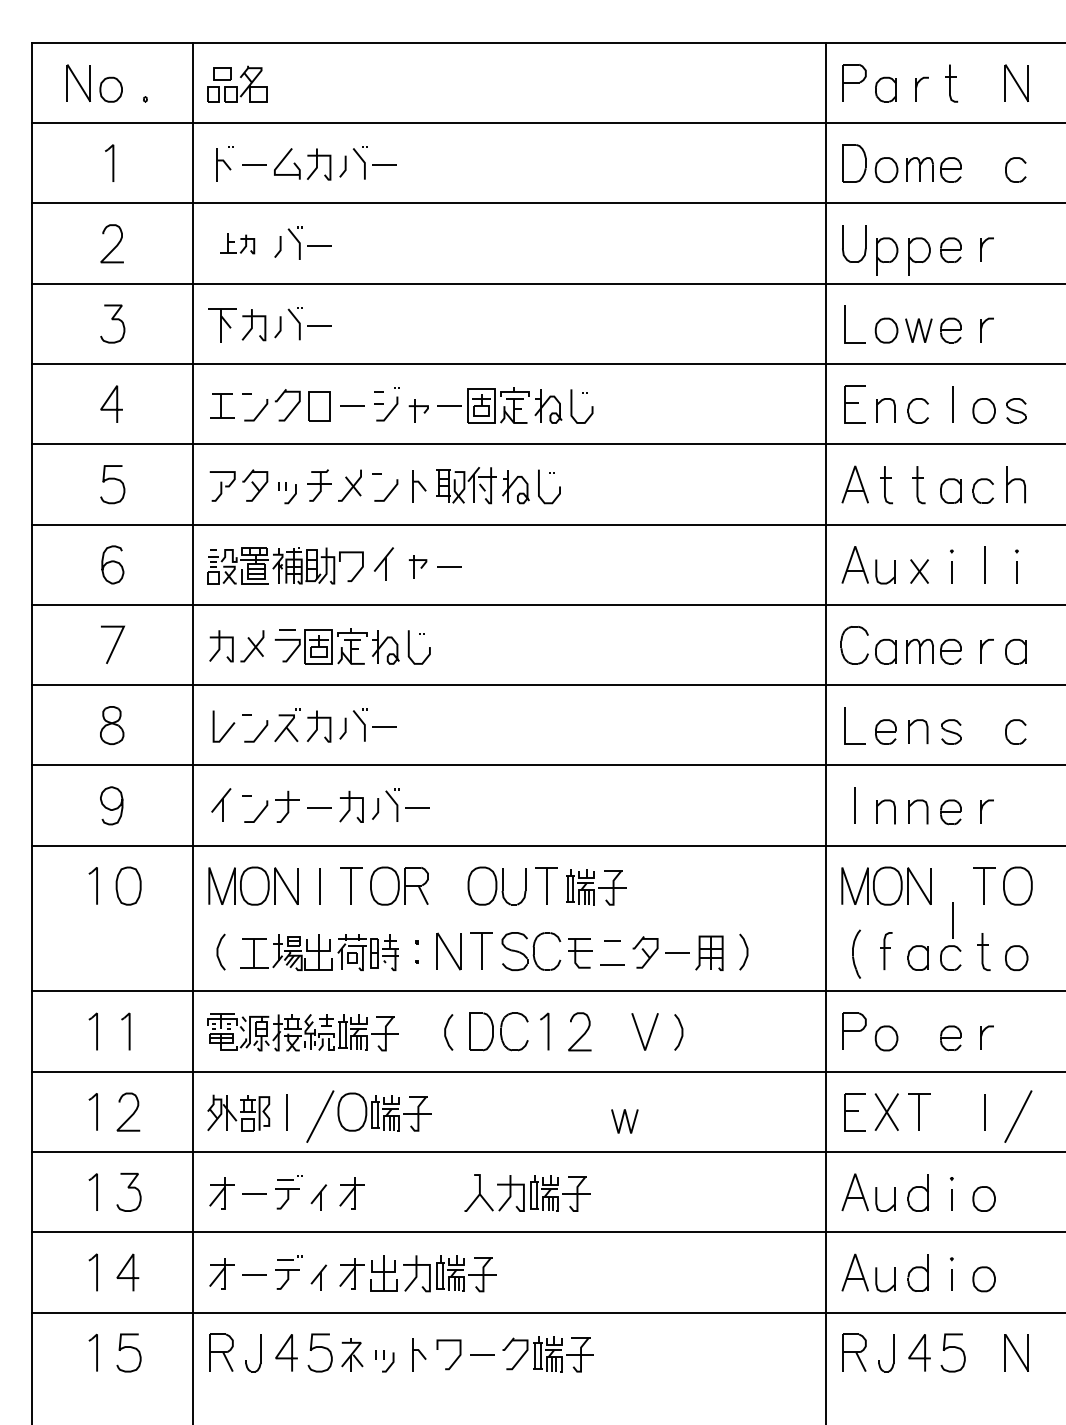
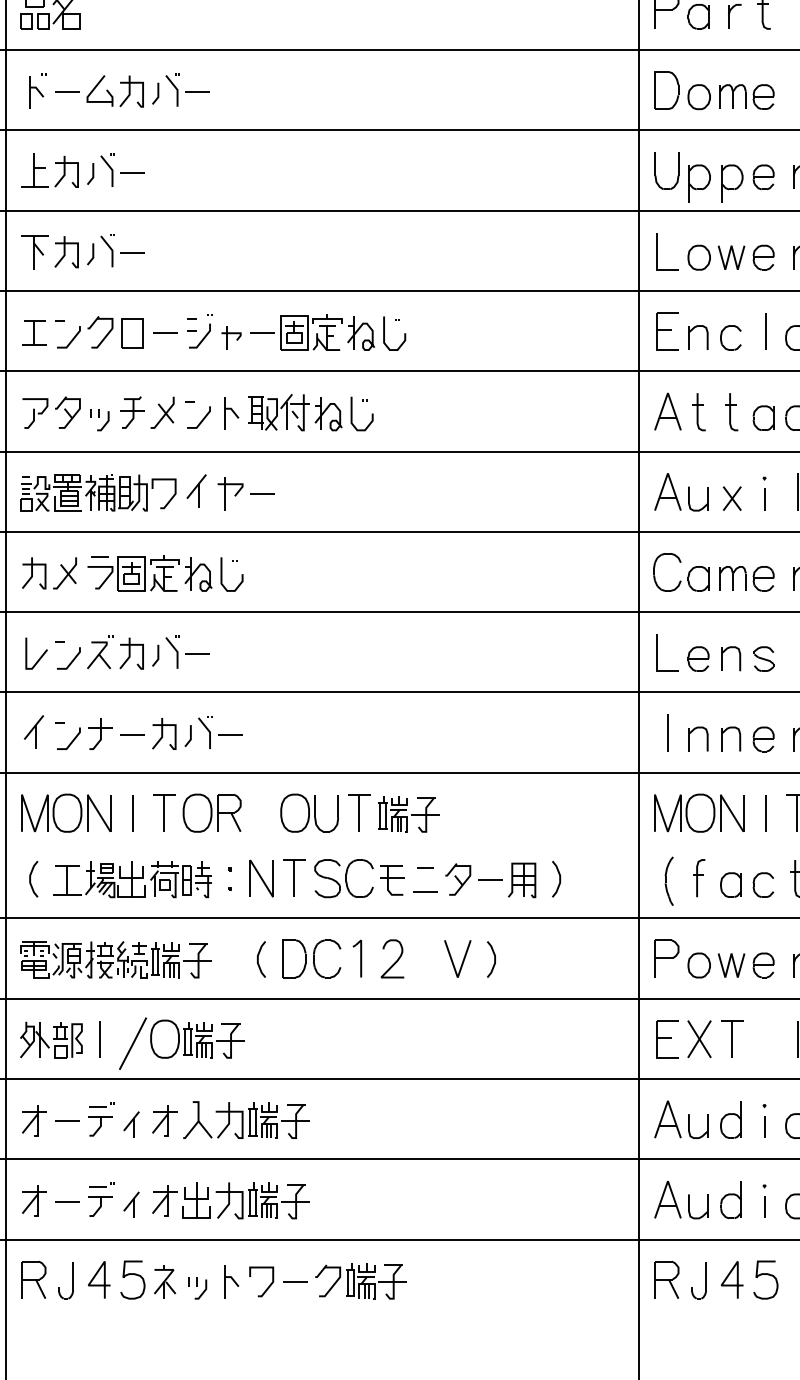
part: (237, 243) -> (50, 170), size x1.67
part: (417, 566) -> (230, 493), size x1.43
line: (952, 920) -> (765, 813), moved
line: (622, 1121) -> (729, 965), moved
part: (527, 1192) -> (246, 1119), moved

